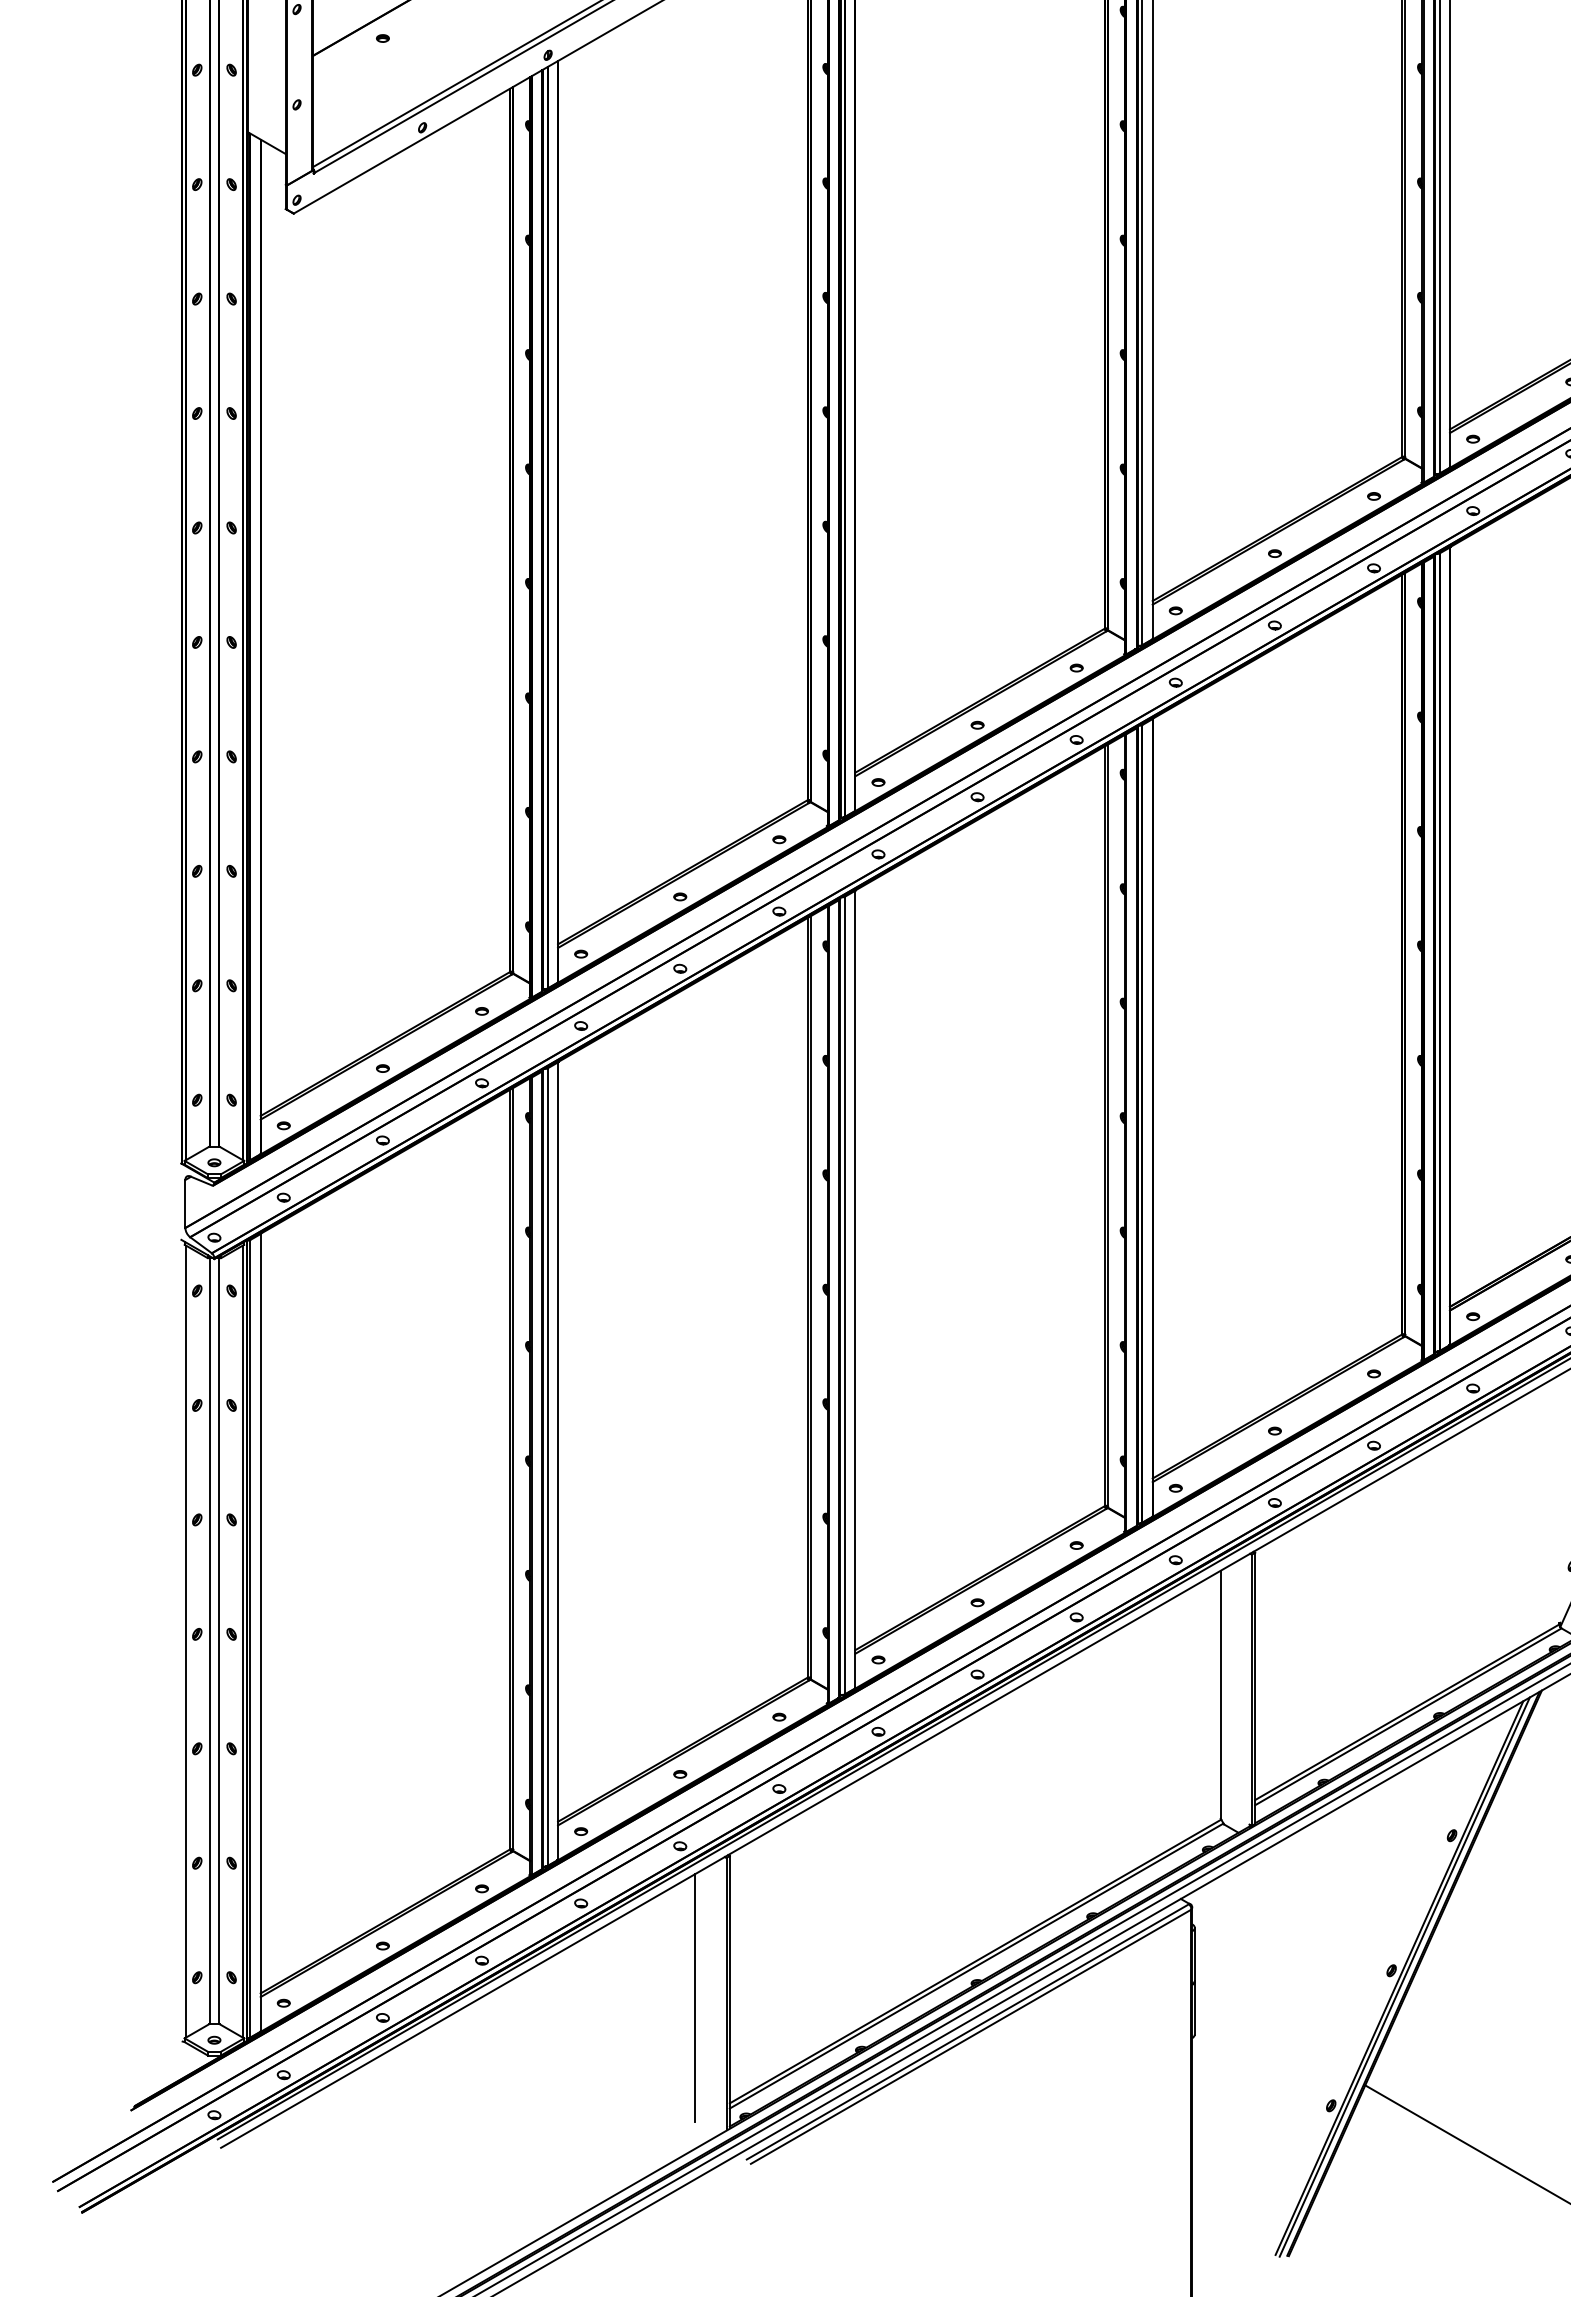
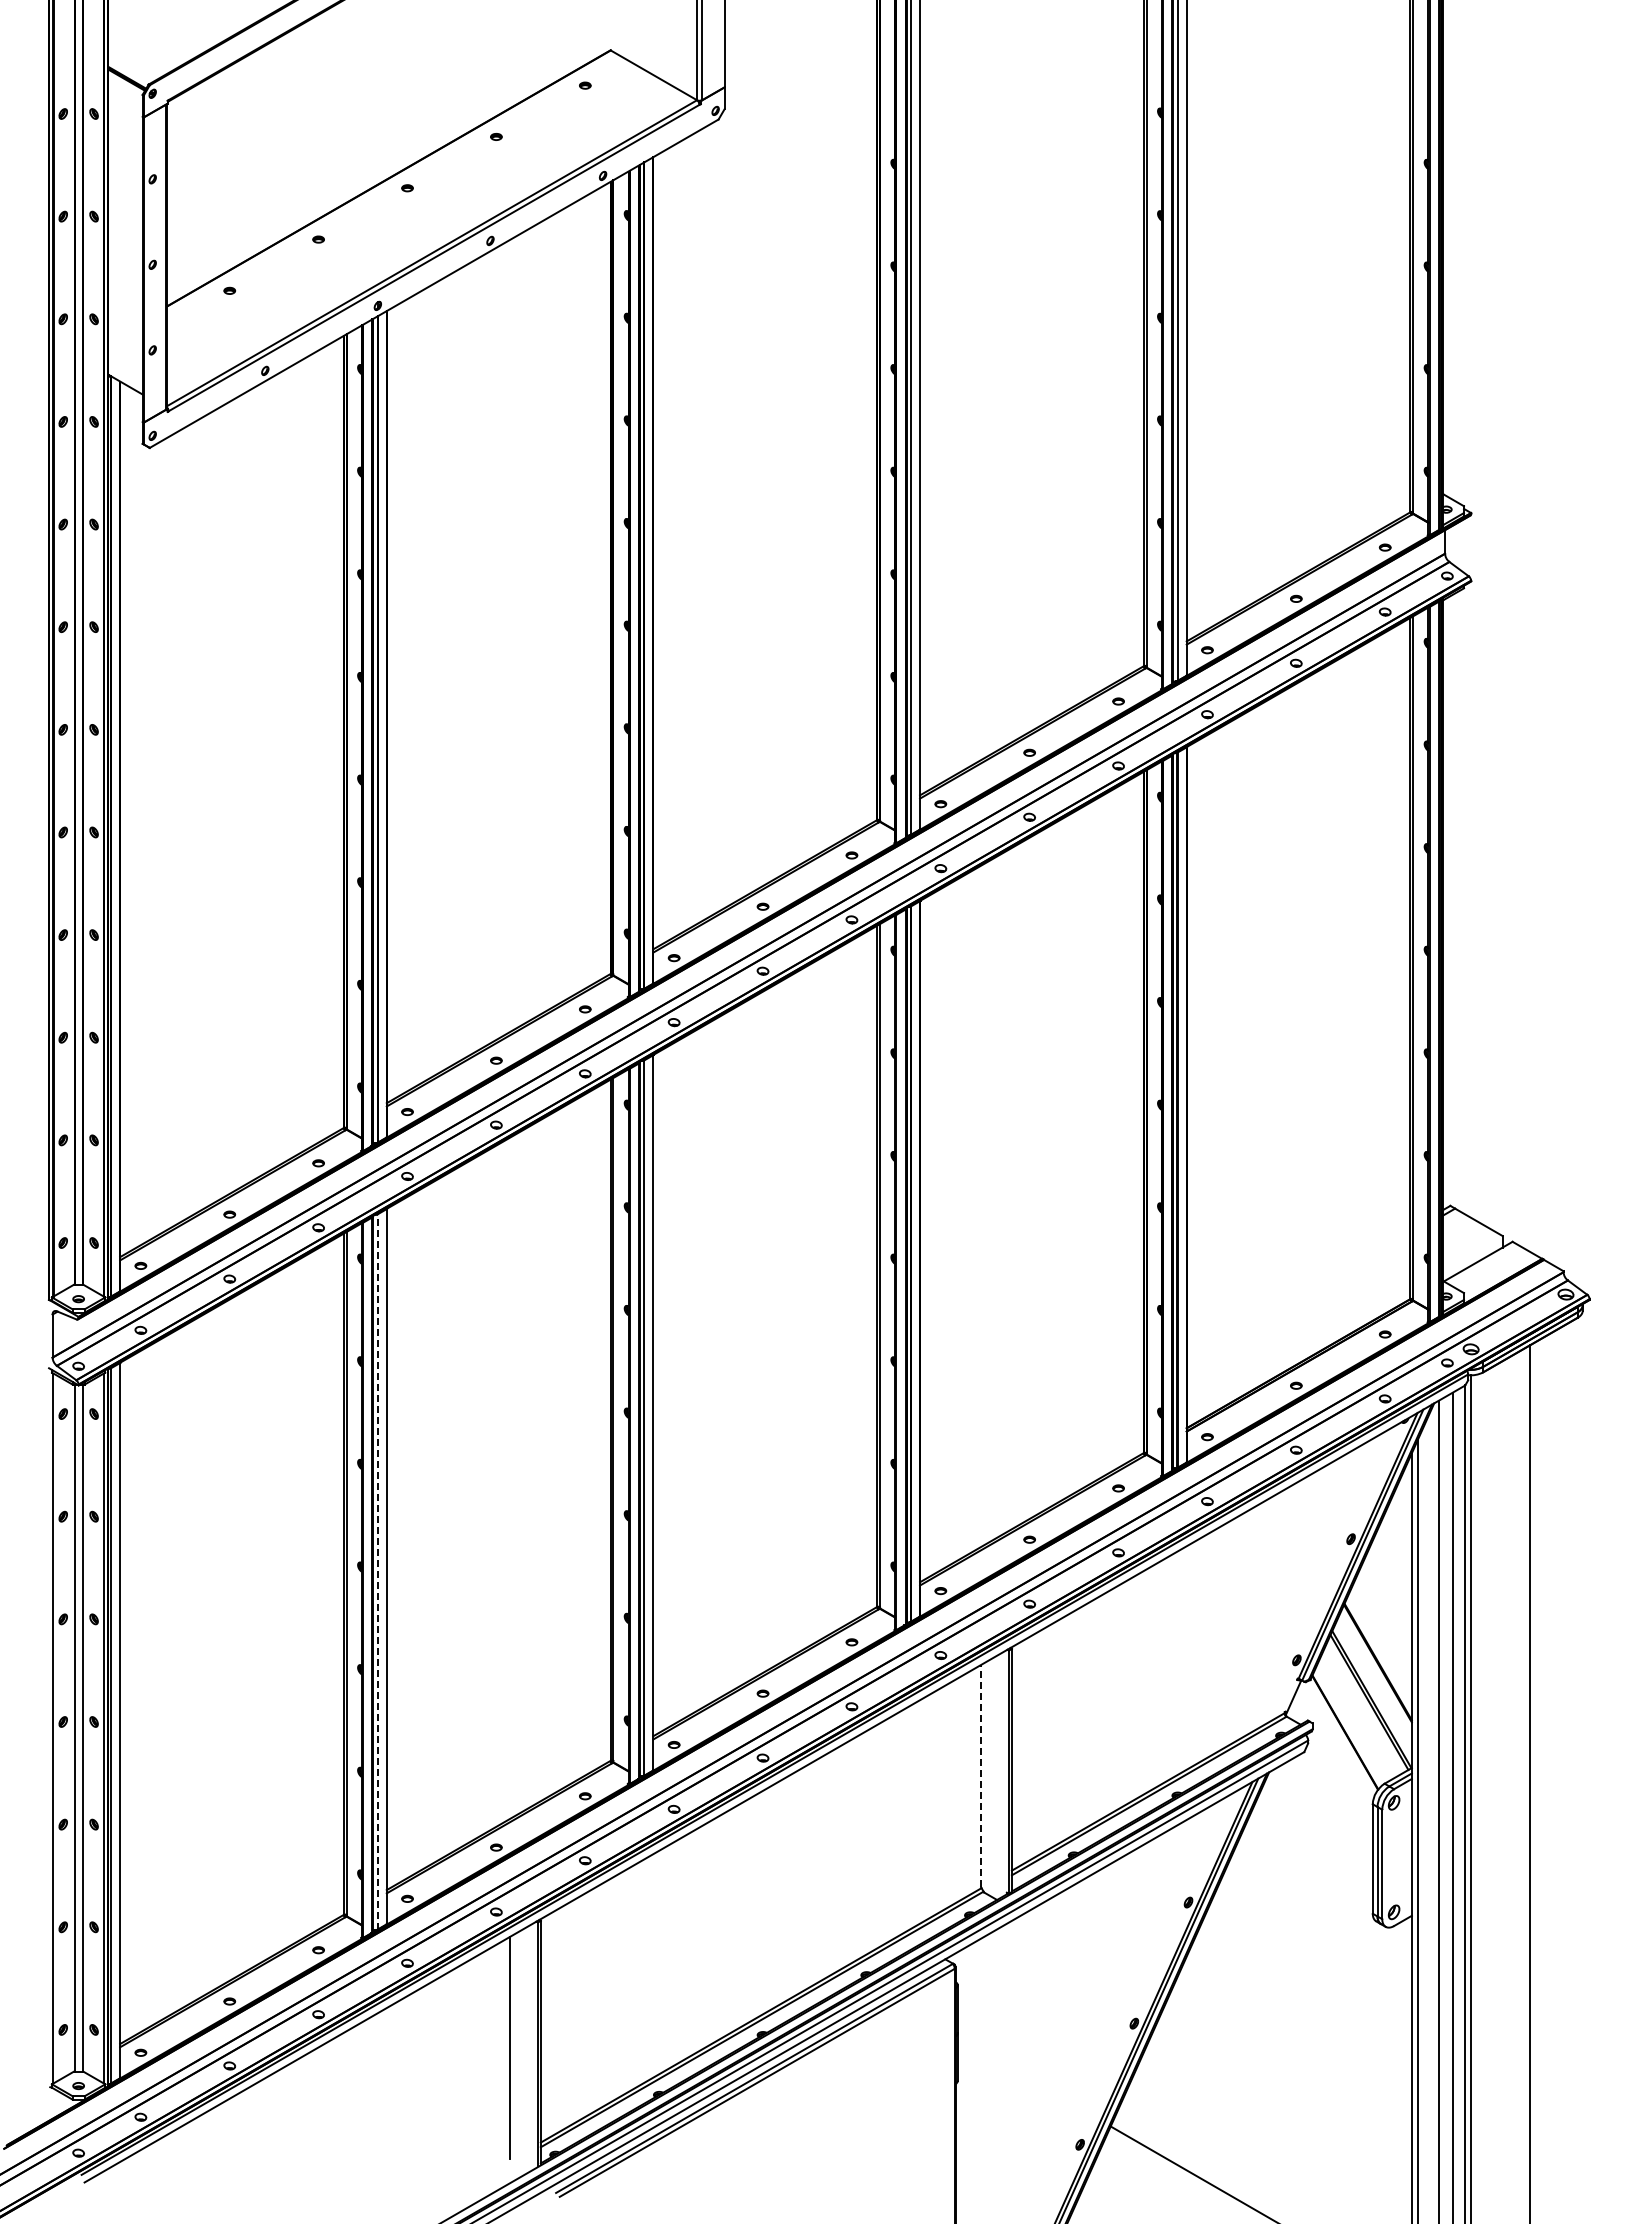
line: (547, 1467) -> (377, 1572), solid -> dashed
line: (1221, 1694) -> (981, 1775), solid -> dashed

